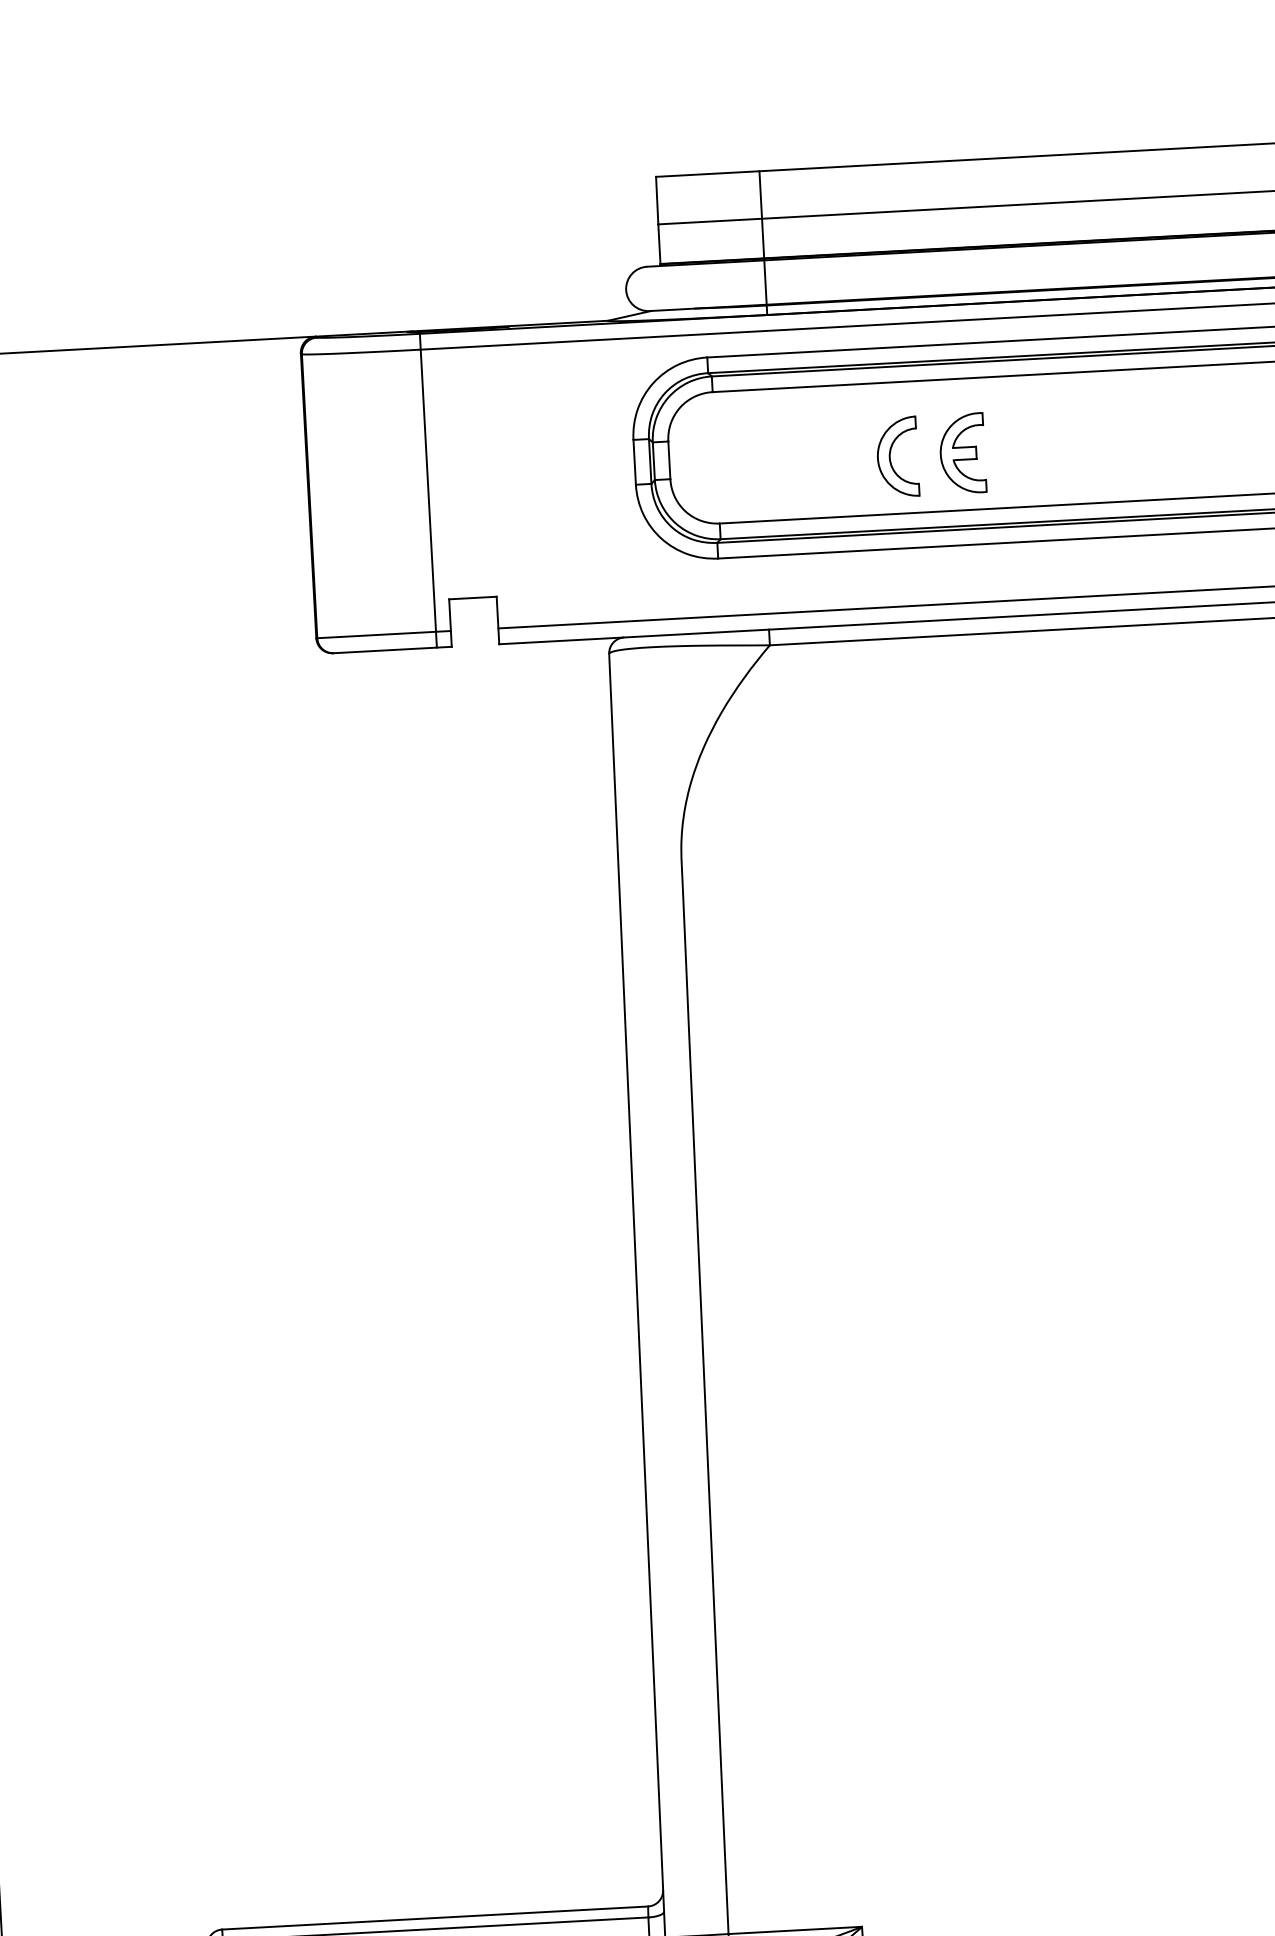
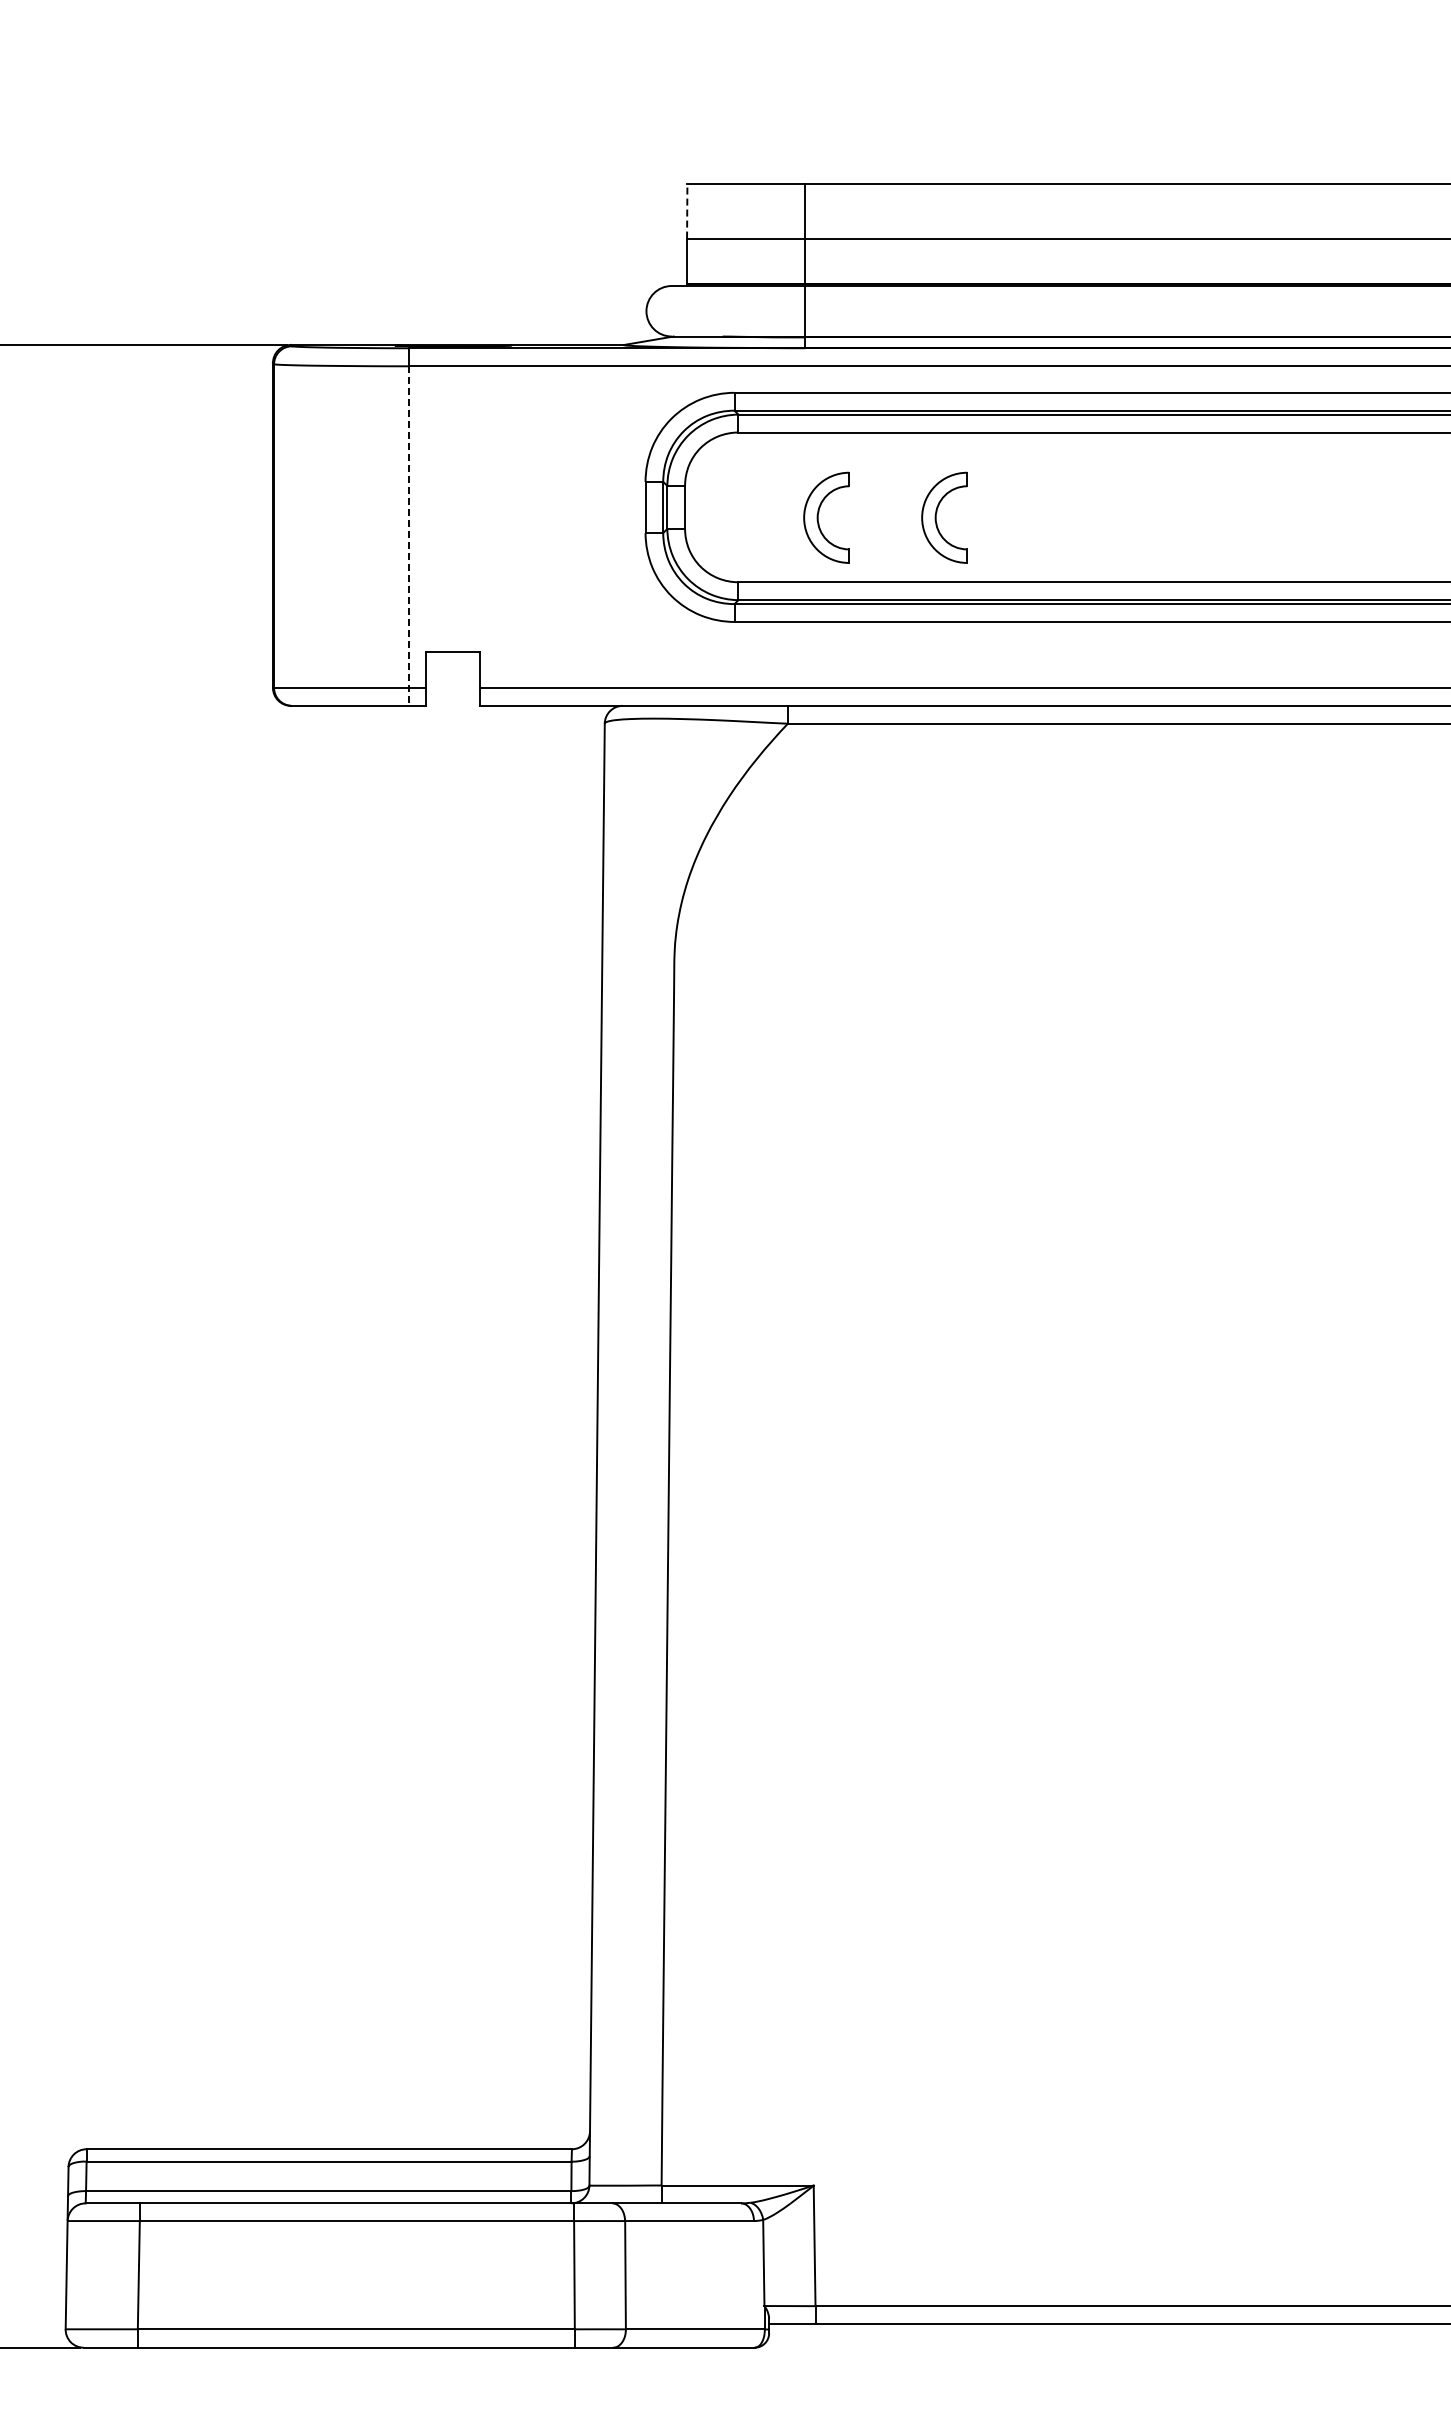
line: (657, 200) -> (687, 211), solid -> dashed
part: (962, 453) -> (1018, 517), removed
part: (786, 462) -> (818, 517), added
line: (428, 499) -> (409, 536), solid -> dashed

